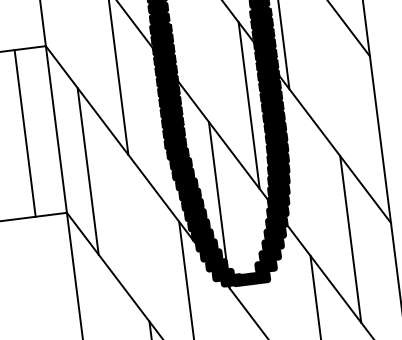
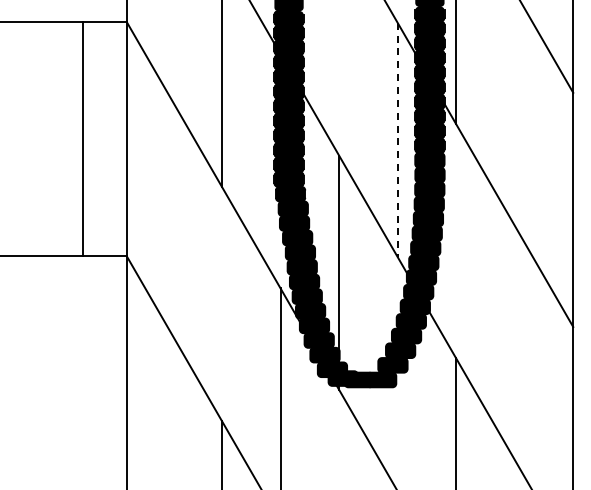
line: (249, 106) -> (397, 140), solid -> dashed
line: (88, 171) -> (163, 202), removed
line: (350, 239) -> (514, 342), removed

